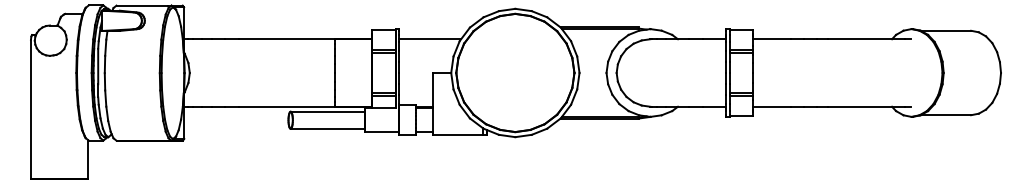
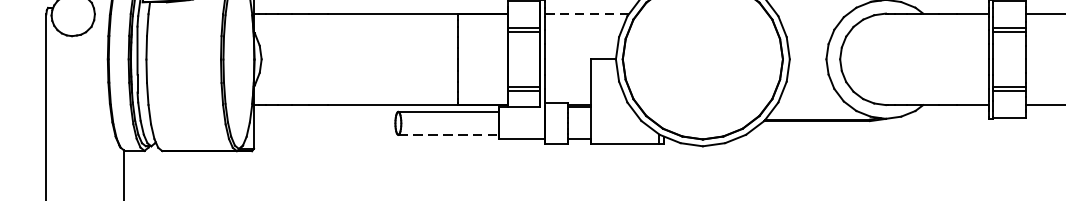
line: (430, 39) -> (587, 13), solid -> dashed
line: (328, 128) -> (449, 134), solid -> dashed

